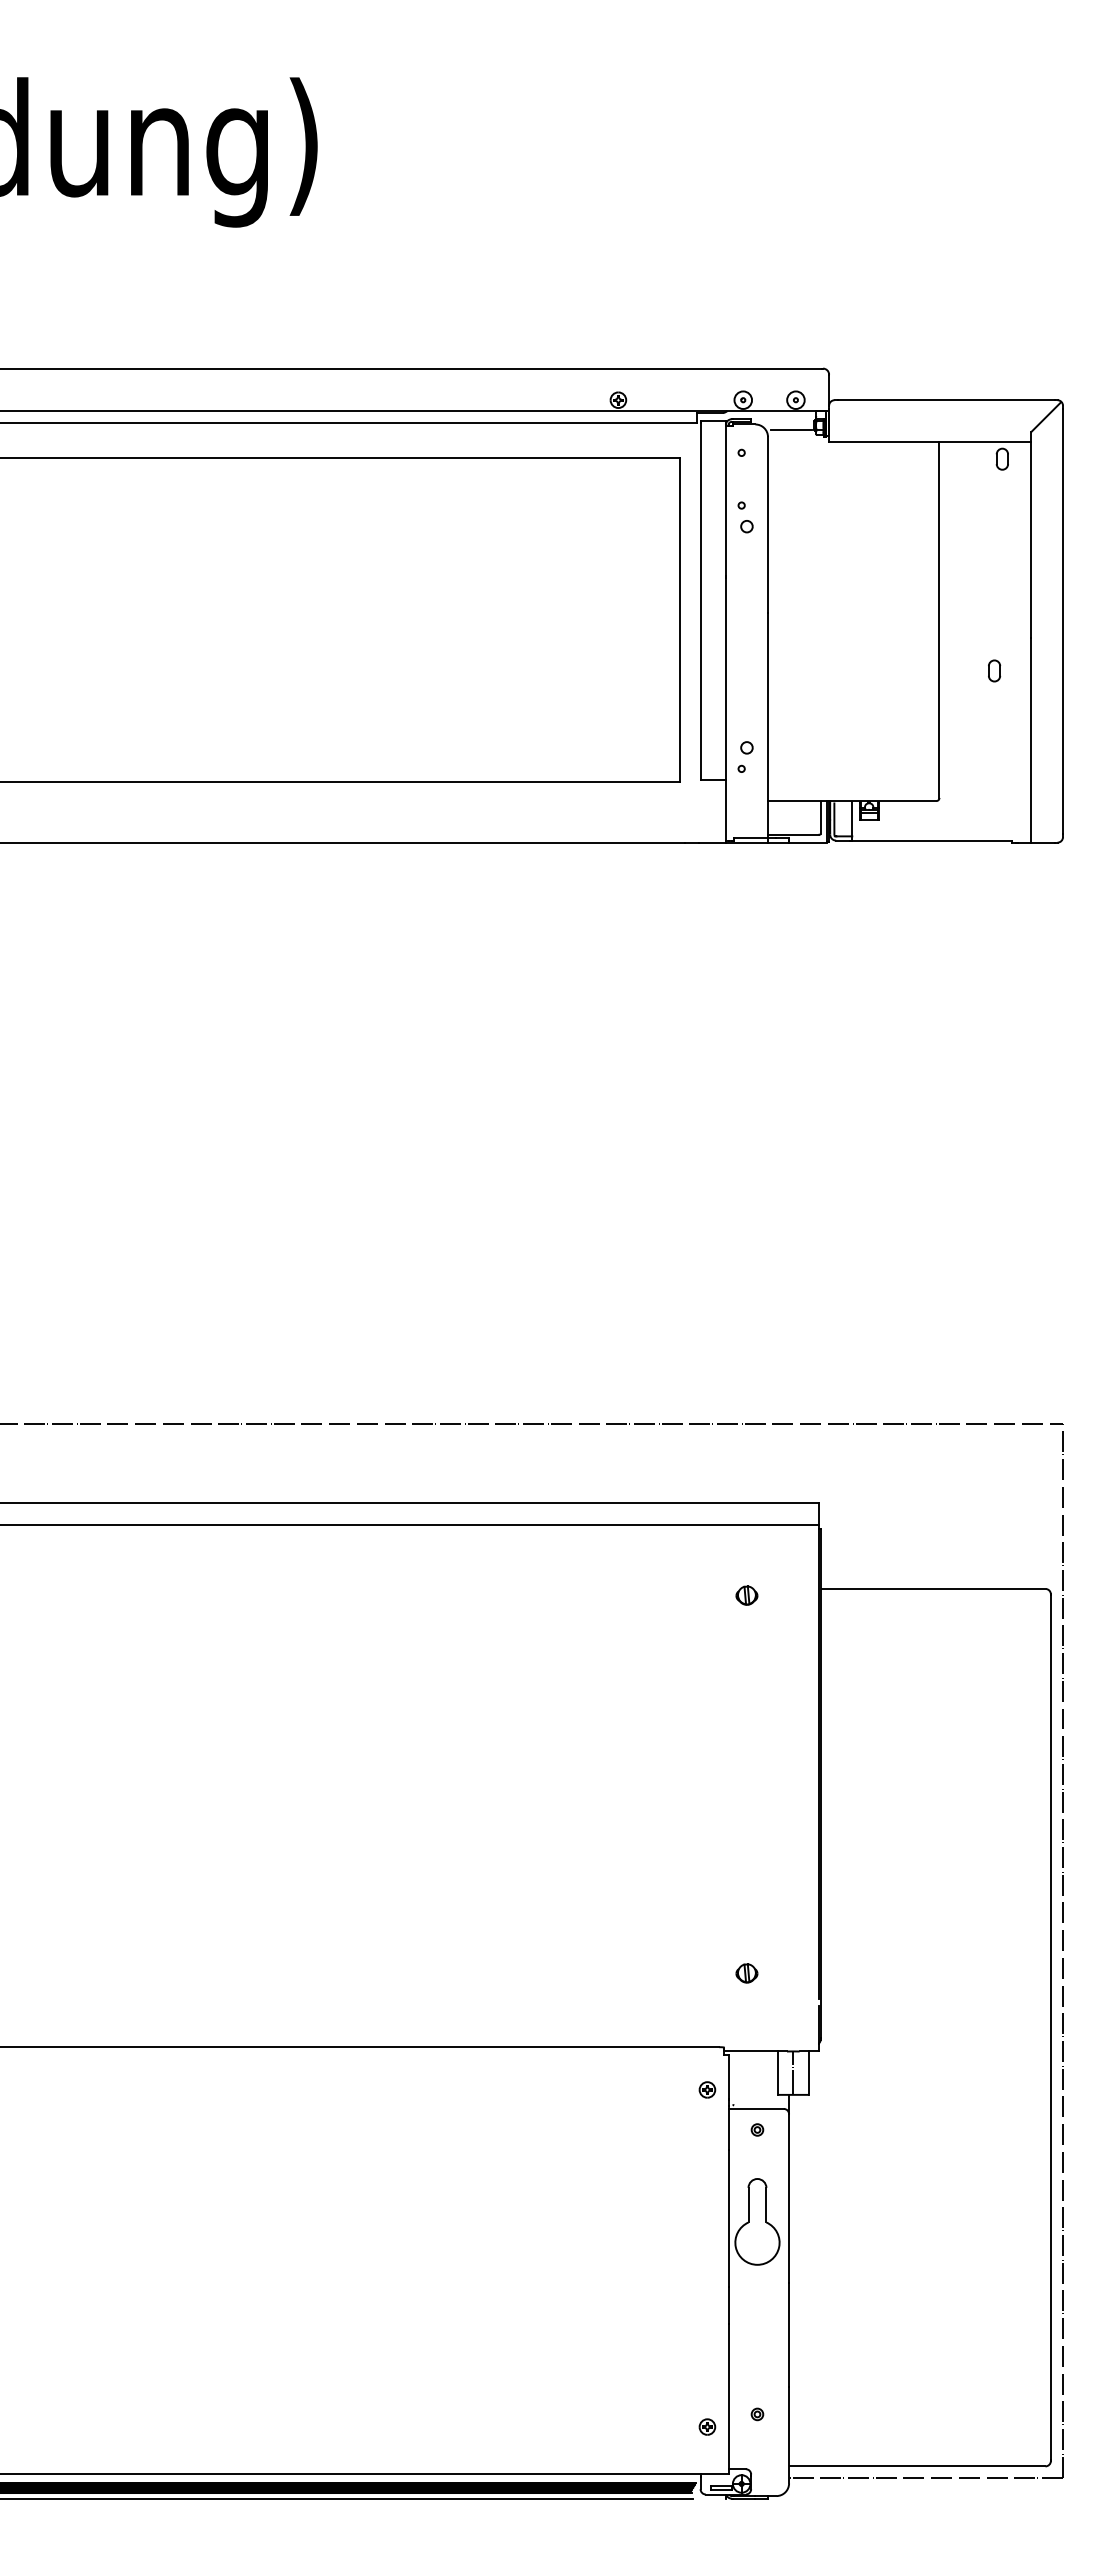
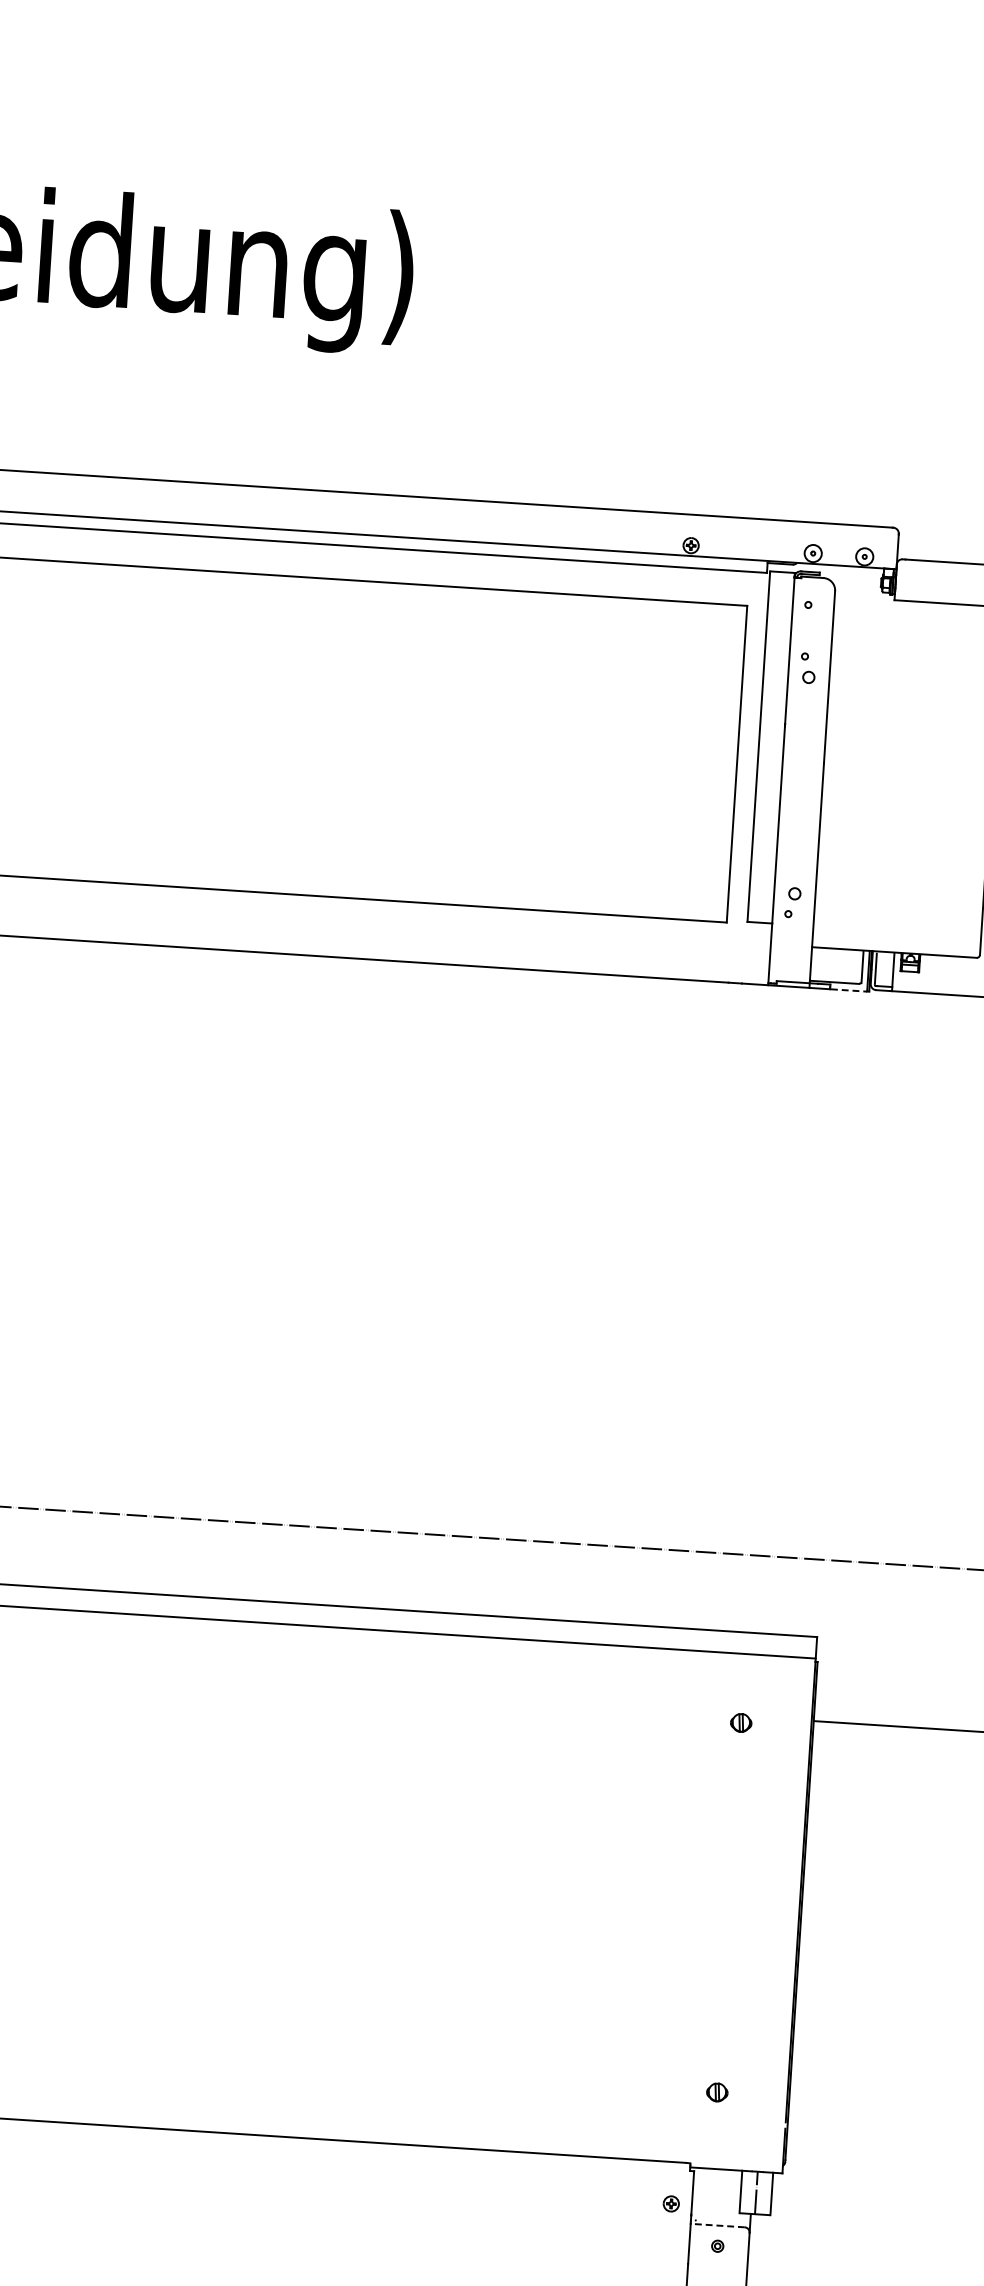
line: (790, 430) -> (857, 586), removed
line: (808, 842) -> (849, 990), solid -> dashed
line: (756, 2108) -> (718, 2225), solid -> dashed

